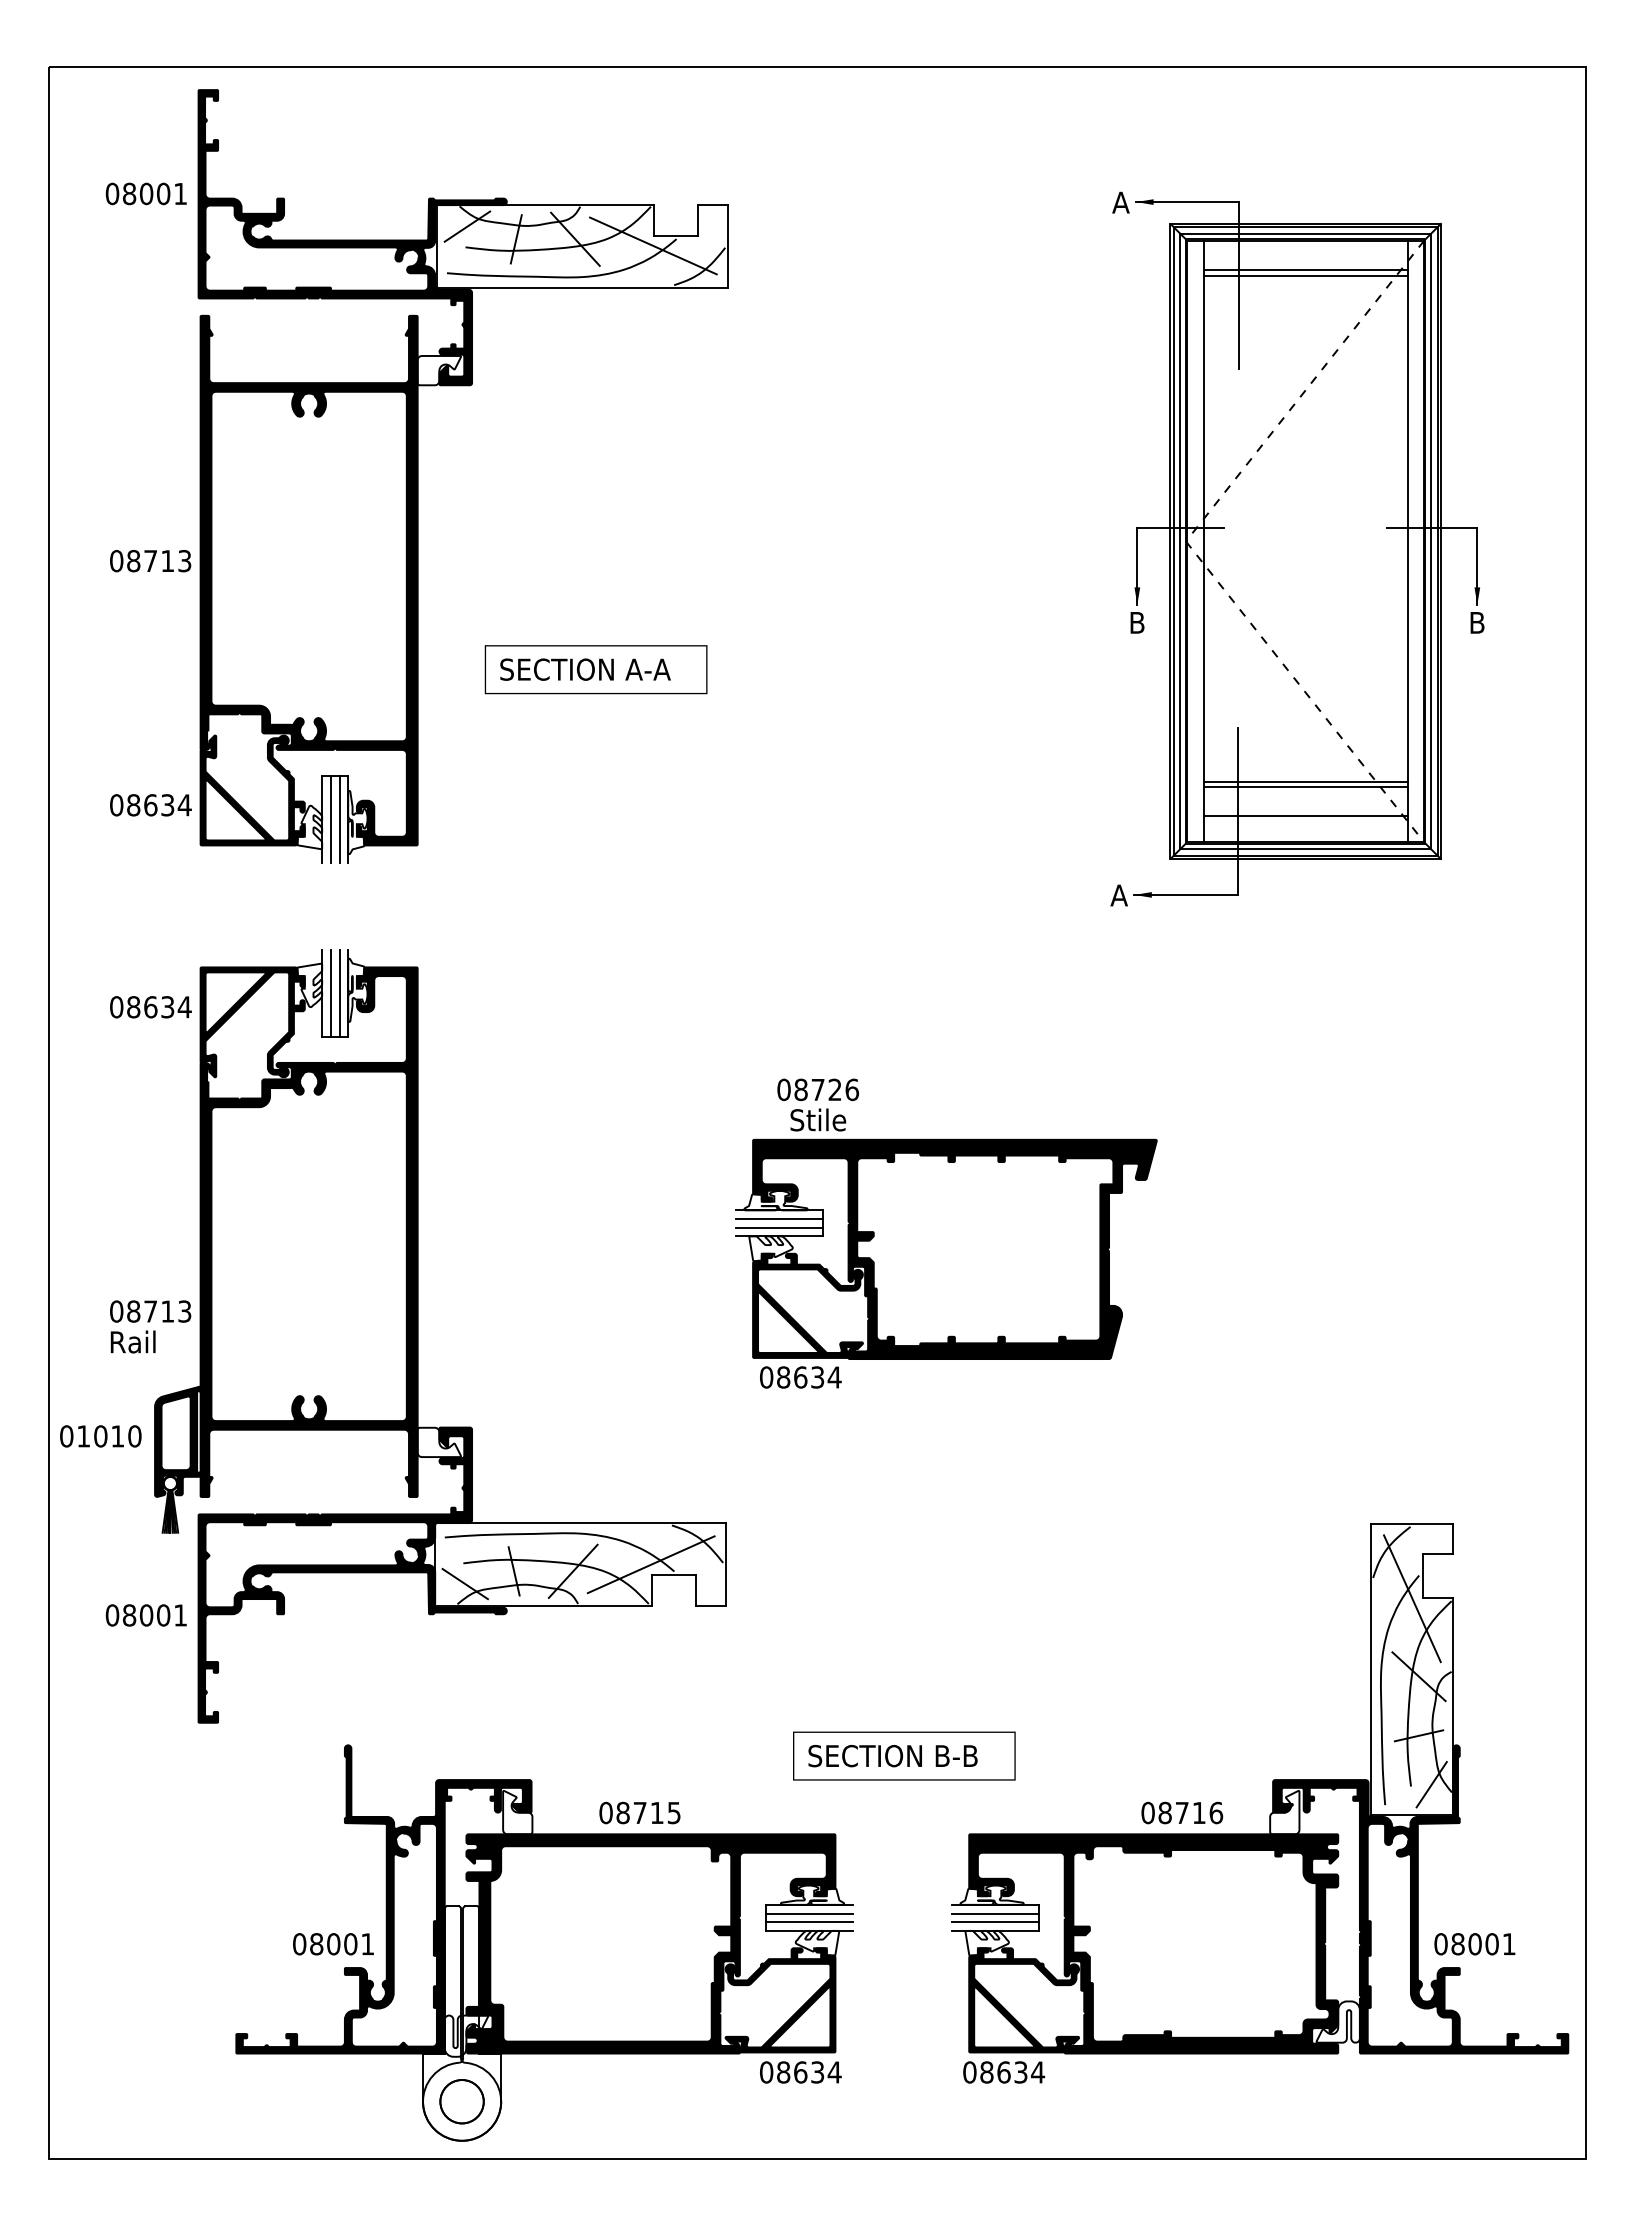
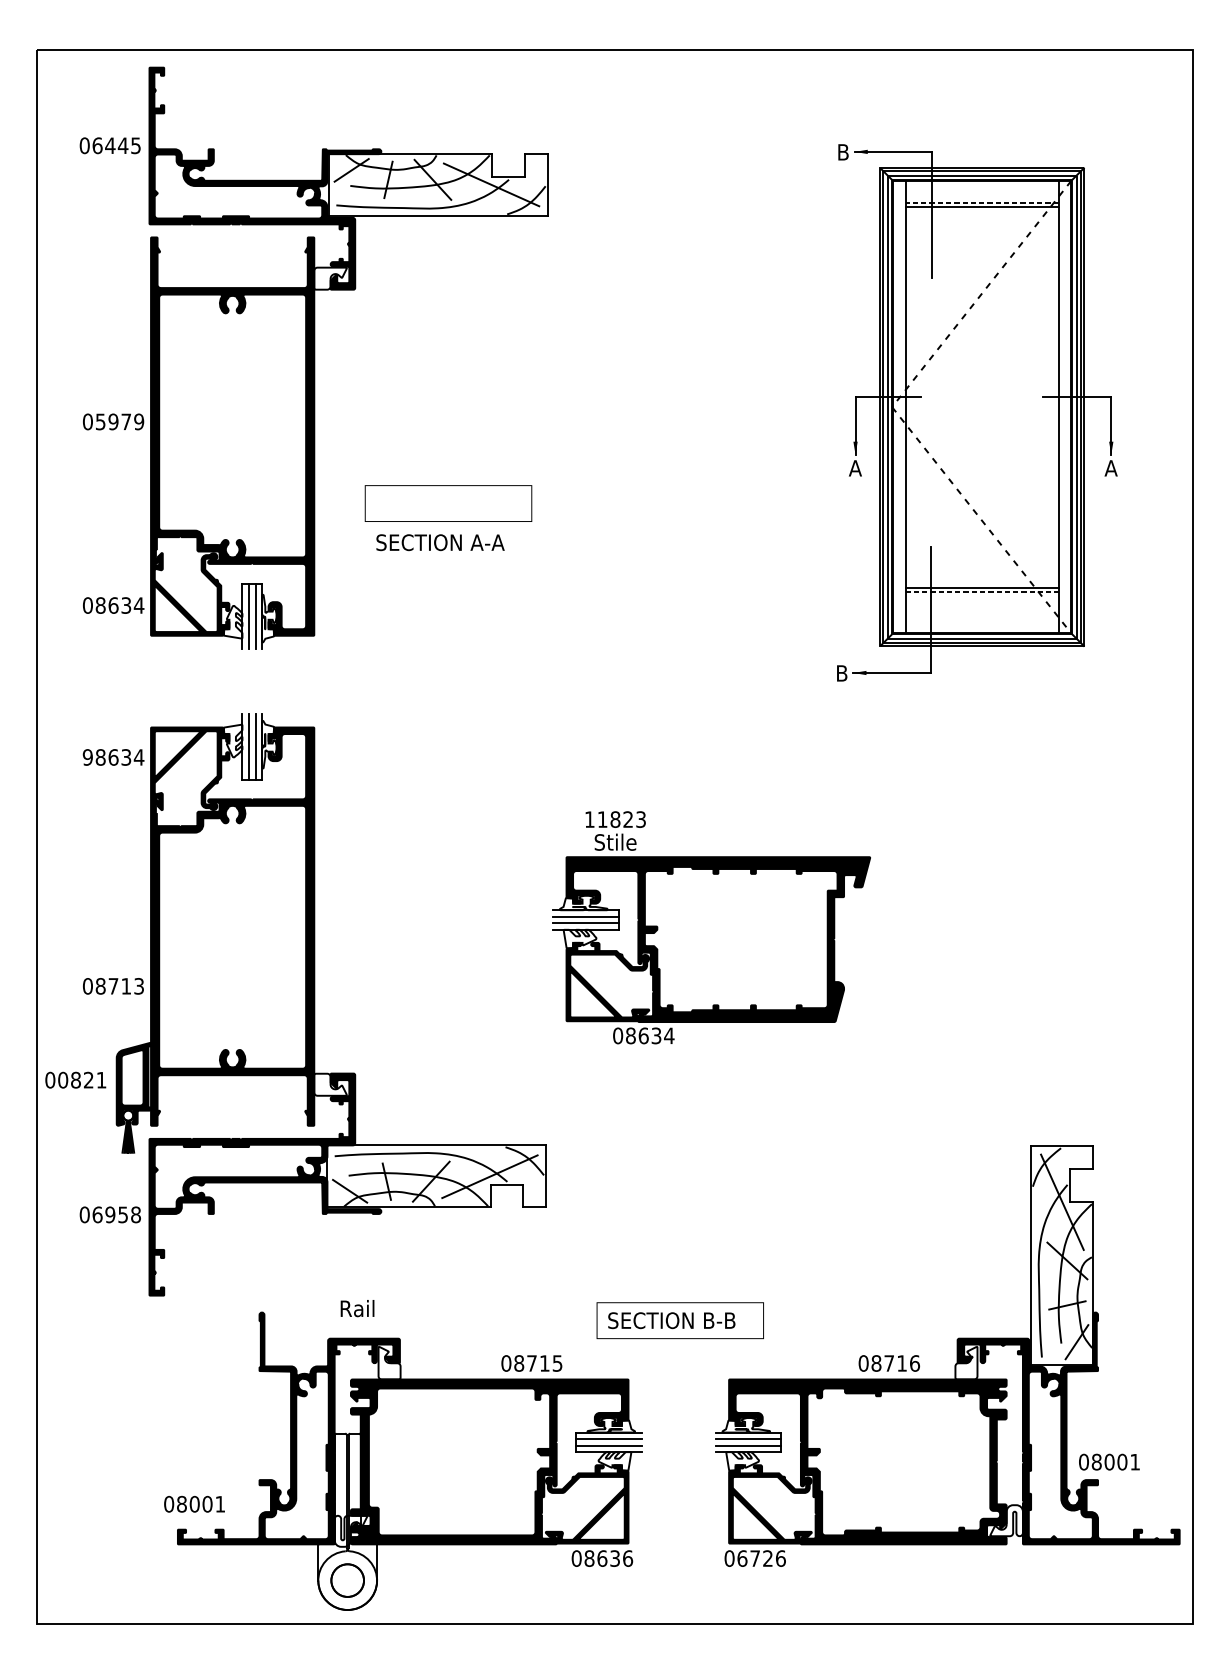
text: (154, 193) -> (116, 145), 08001 -> 06445
text: (1120, 202) -> (842, 152), A -> B
line: (1305, 269) -> (982, 202), solid -> dashed
text: (159, 561) -> (120, 422), 08713 -> 05979
text: (1136, 622) -> (854, 468), B -> A
text: (1476, 622) -> (1110, 468), B -> A
text: (585, 669) -> (440, 542), moved
line: (1305, 787) -> (982, 592), solid -> dashed
line: (1305, 816) -> (982, 614), removed
text: (1118, 895) -> (841, 673), A -> B
text: (116, 1007) -> (87, 757), 08634 -> 98634
text: (818, 1089) -> (615, 819), 08726 -> 11823
text: (132, 1341) -> (357, 1308), moved
text: (800, 1377) -> (643, 1035), moved
text: (109, 1436) -> (82, 1080), 01010 -> 00821
text: (155, 1615) -> (117, 1214), 08001 -> 06958
text: (639, 1812) -> (531, 1363), moved
text: (333, 1944) -> (194, 1504), moved
text: (834, 2072) -> (627, 1558), 08634 -> 08636
text: (1012, 2072) -> (761, 1558), 08634 -> 06726

